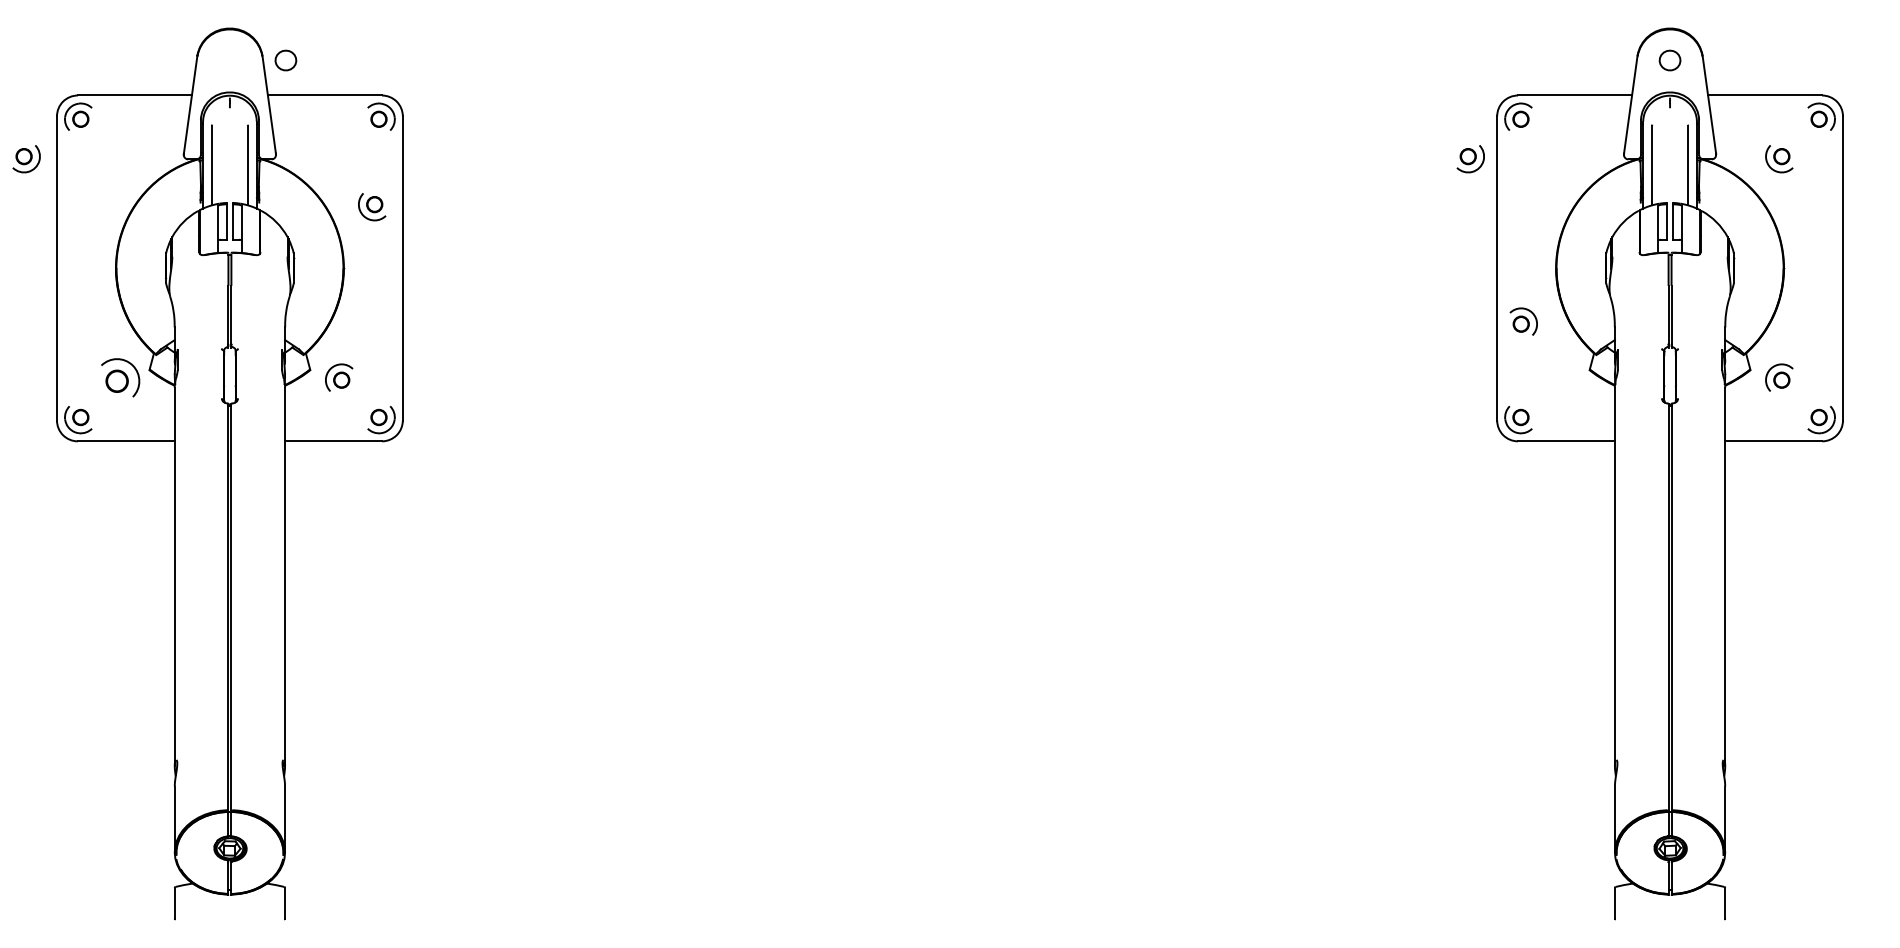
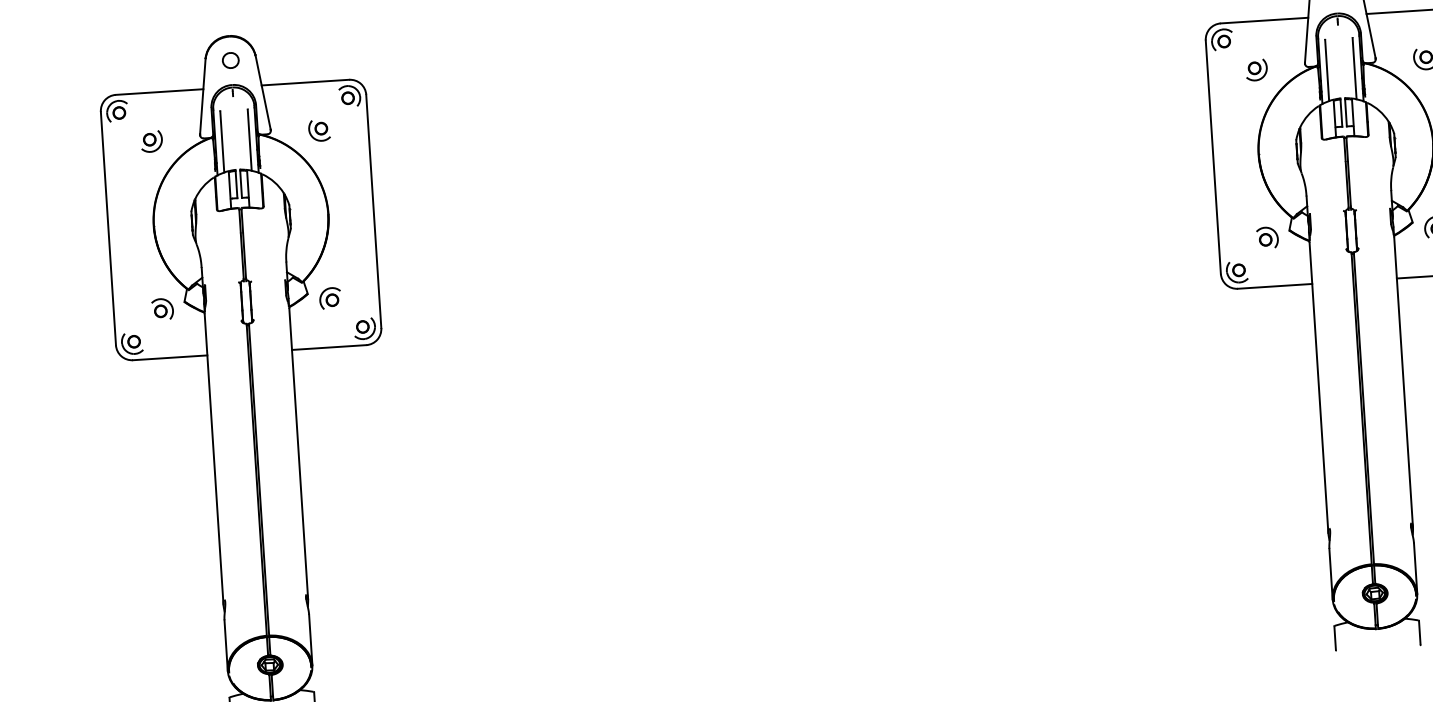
part: (285, 60) -> (230, 60), moved
part: (26, 159) -> (151, 141), moved
part: (1470, 159) -> (1256, 70), moved
part: (372, 207) -> (319, 131), moved
part: (1523, 321) -> (1267, 237), moved
part: (120, 377) -> (162, 309), size x0.71

